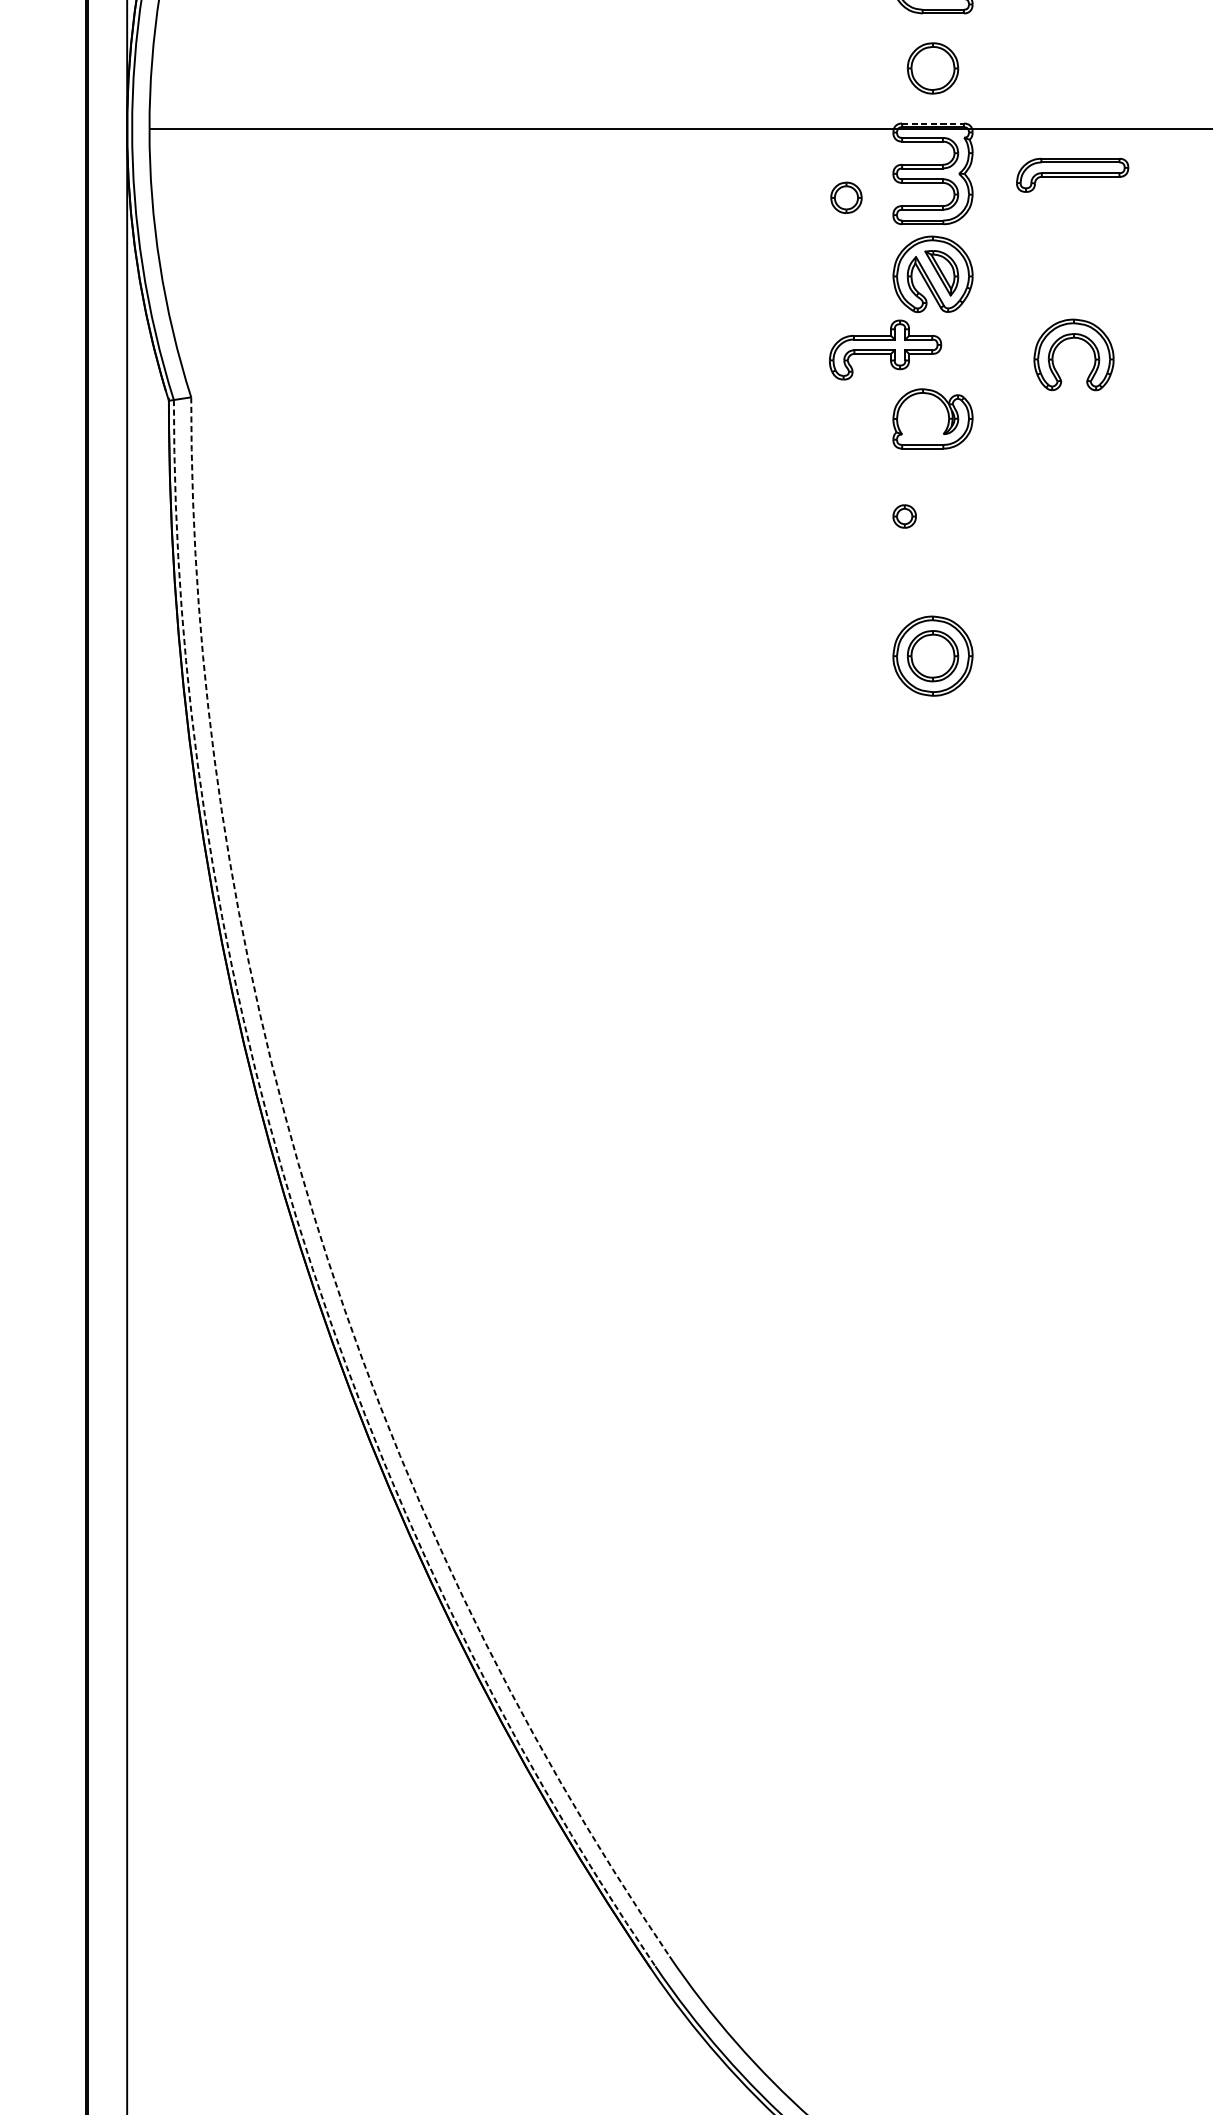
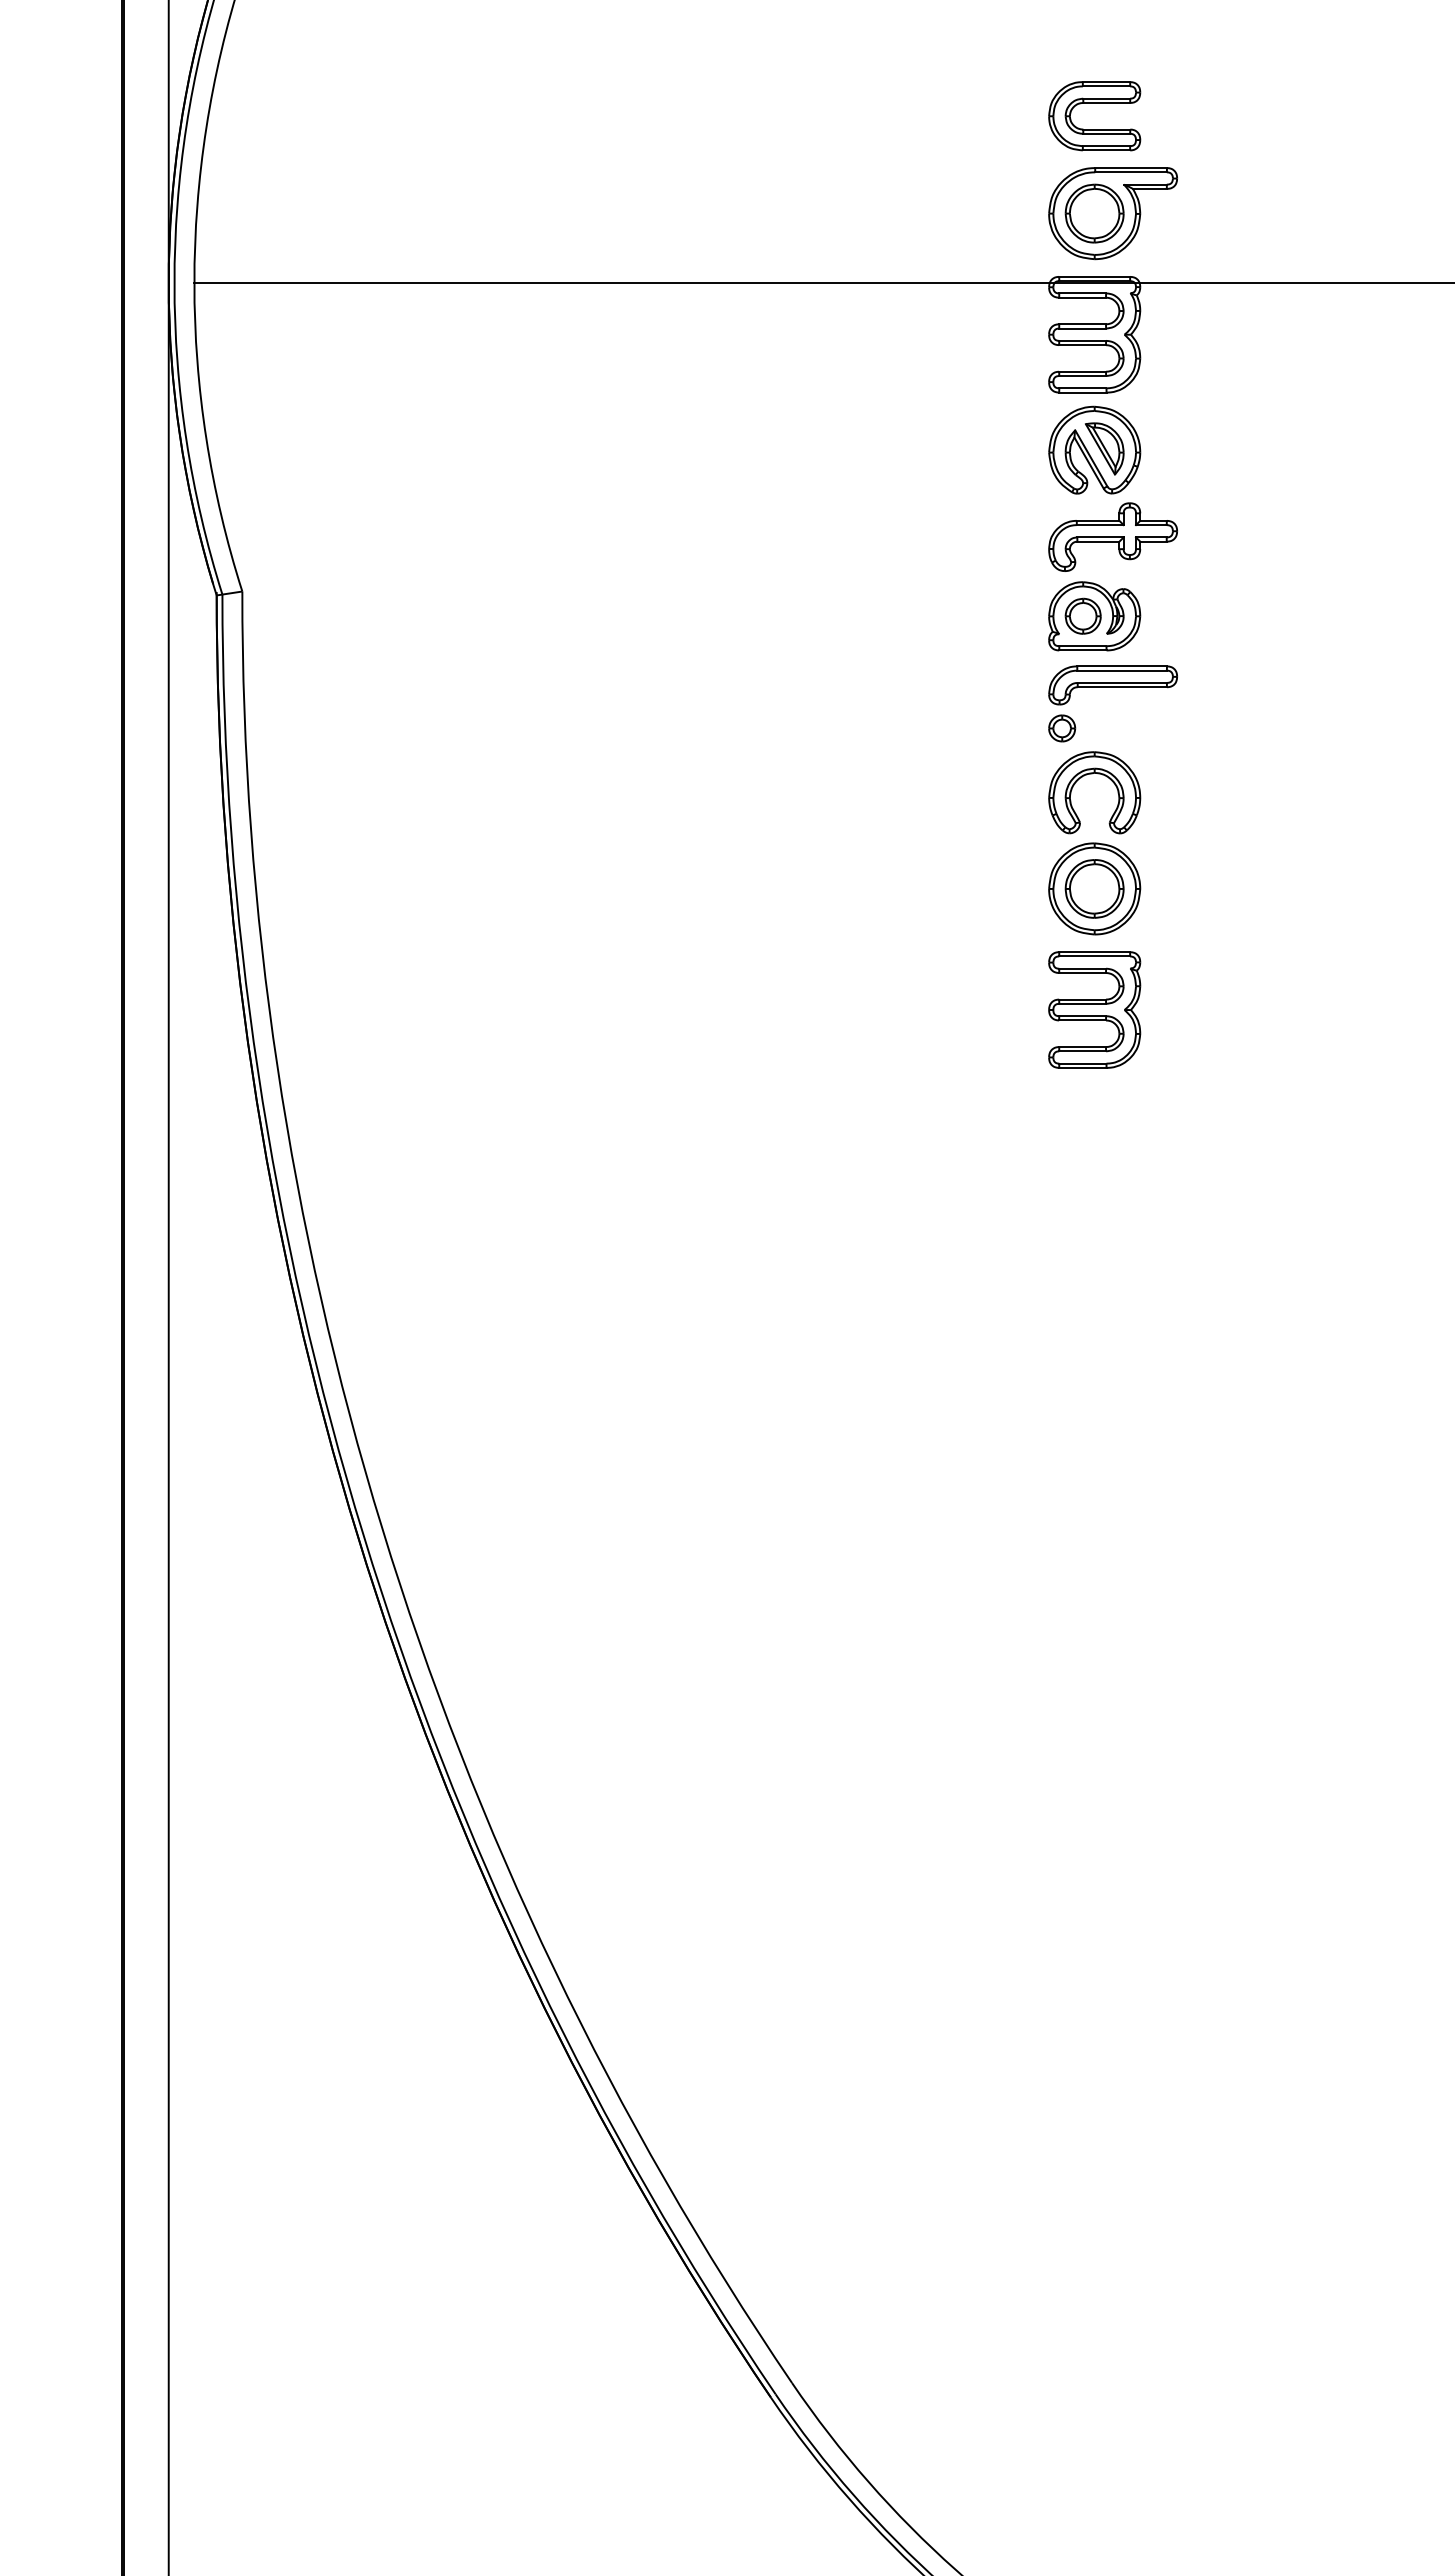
part: (948, 68) -> (1112, 213), added
line: (933, 123) -> (1095, 276), dashed -> solid
part: (1072, 175) -> (1112, 685), moved
part: (845, 197) -> (1082, 615), moved
part: (1072, 339) -> (1092, 774), moved
part: (884, 349) -> (1112, 536), moved
part: (932, 761) -> (1094, 1009), added
arc: (313, 1212) -> (382, 1528), dashed -> solid
arc: (296, 1219) -> (363, 1536), dashed -> solid

